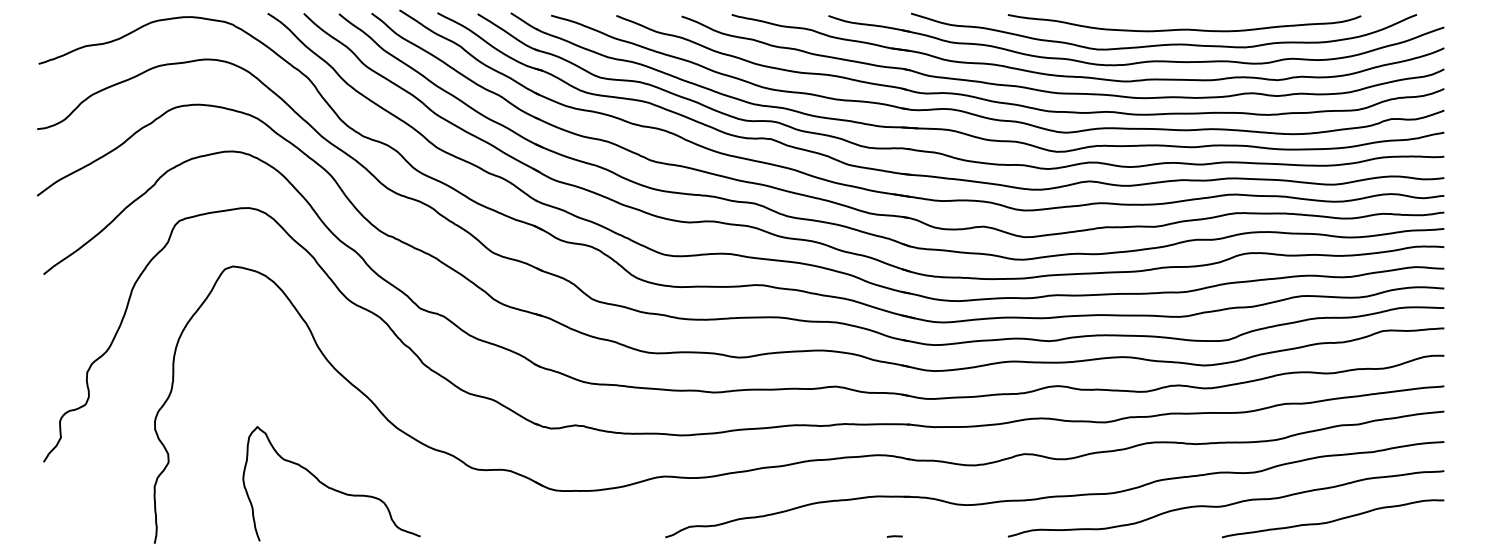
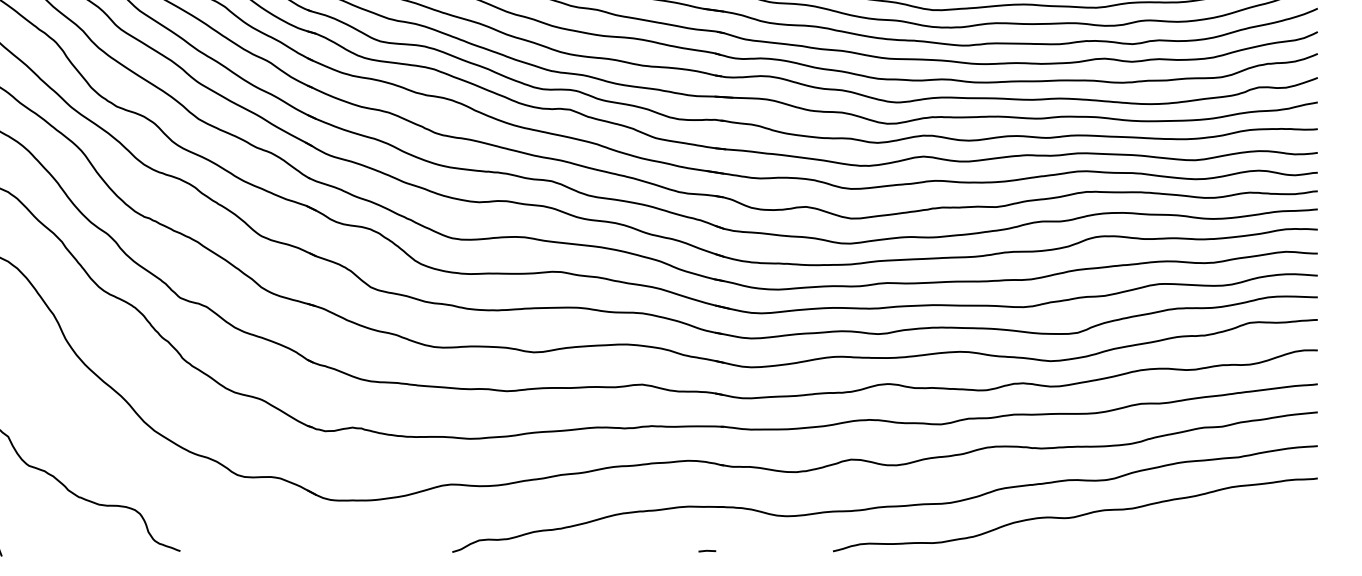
curve: (1334, 519) -> (1195, 532), removed

